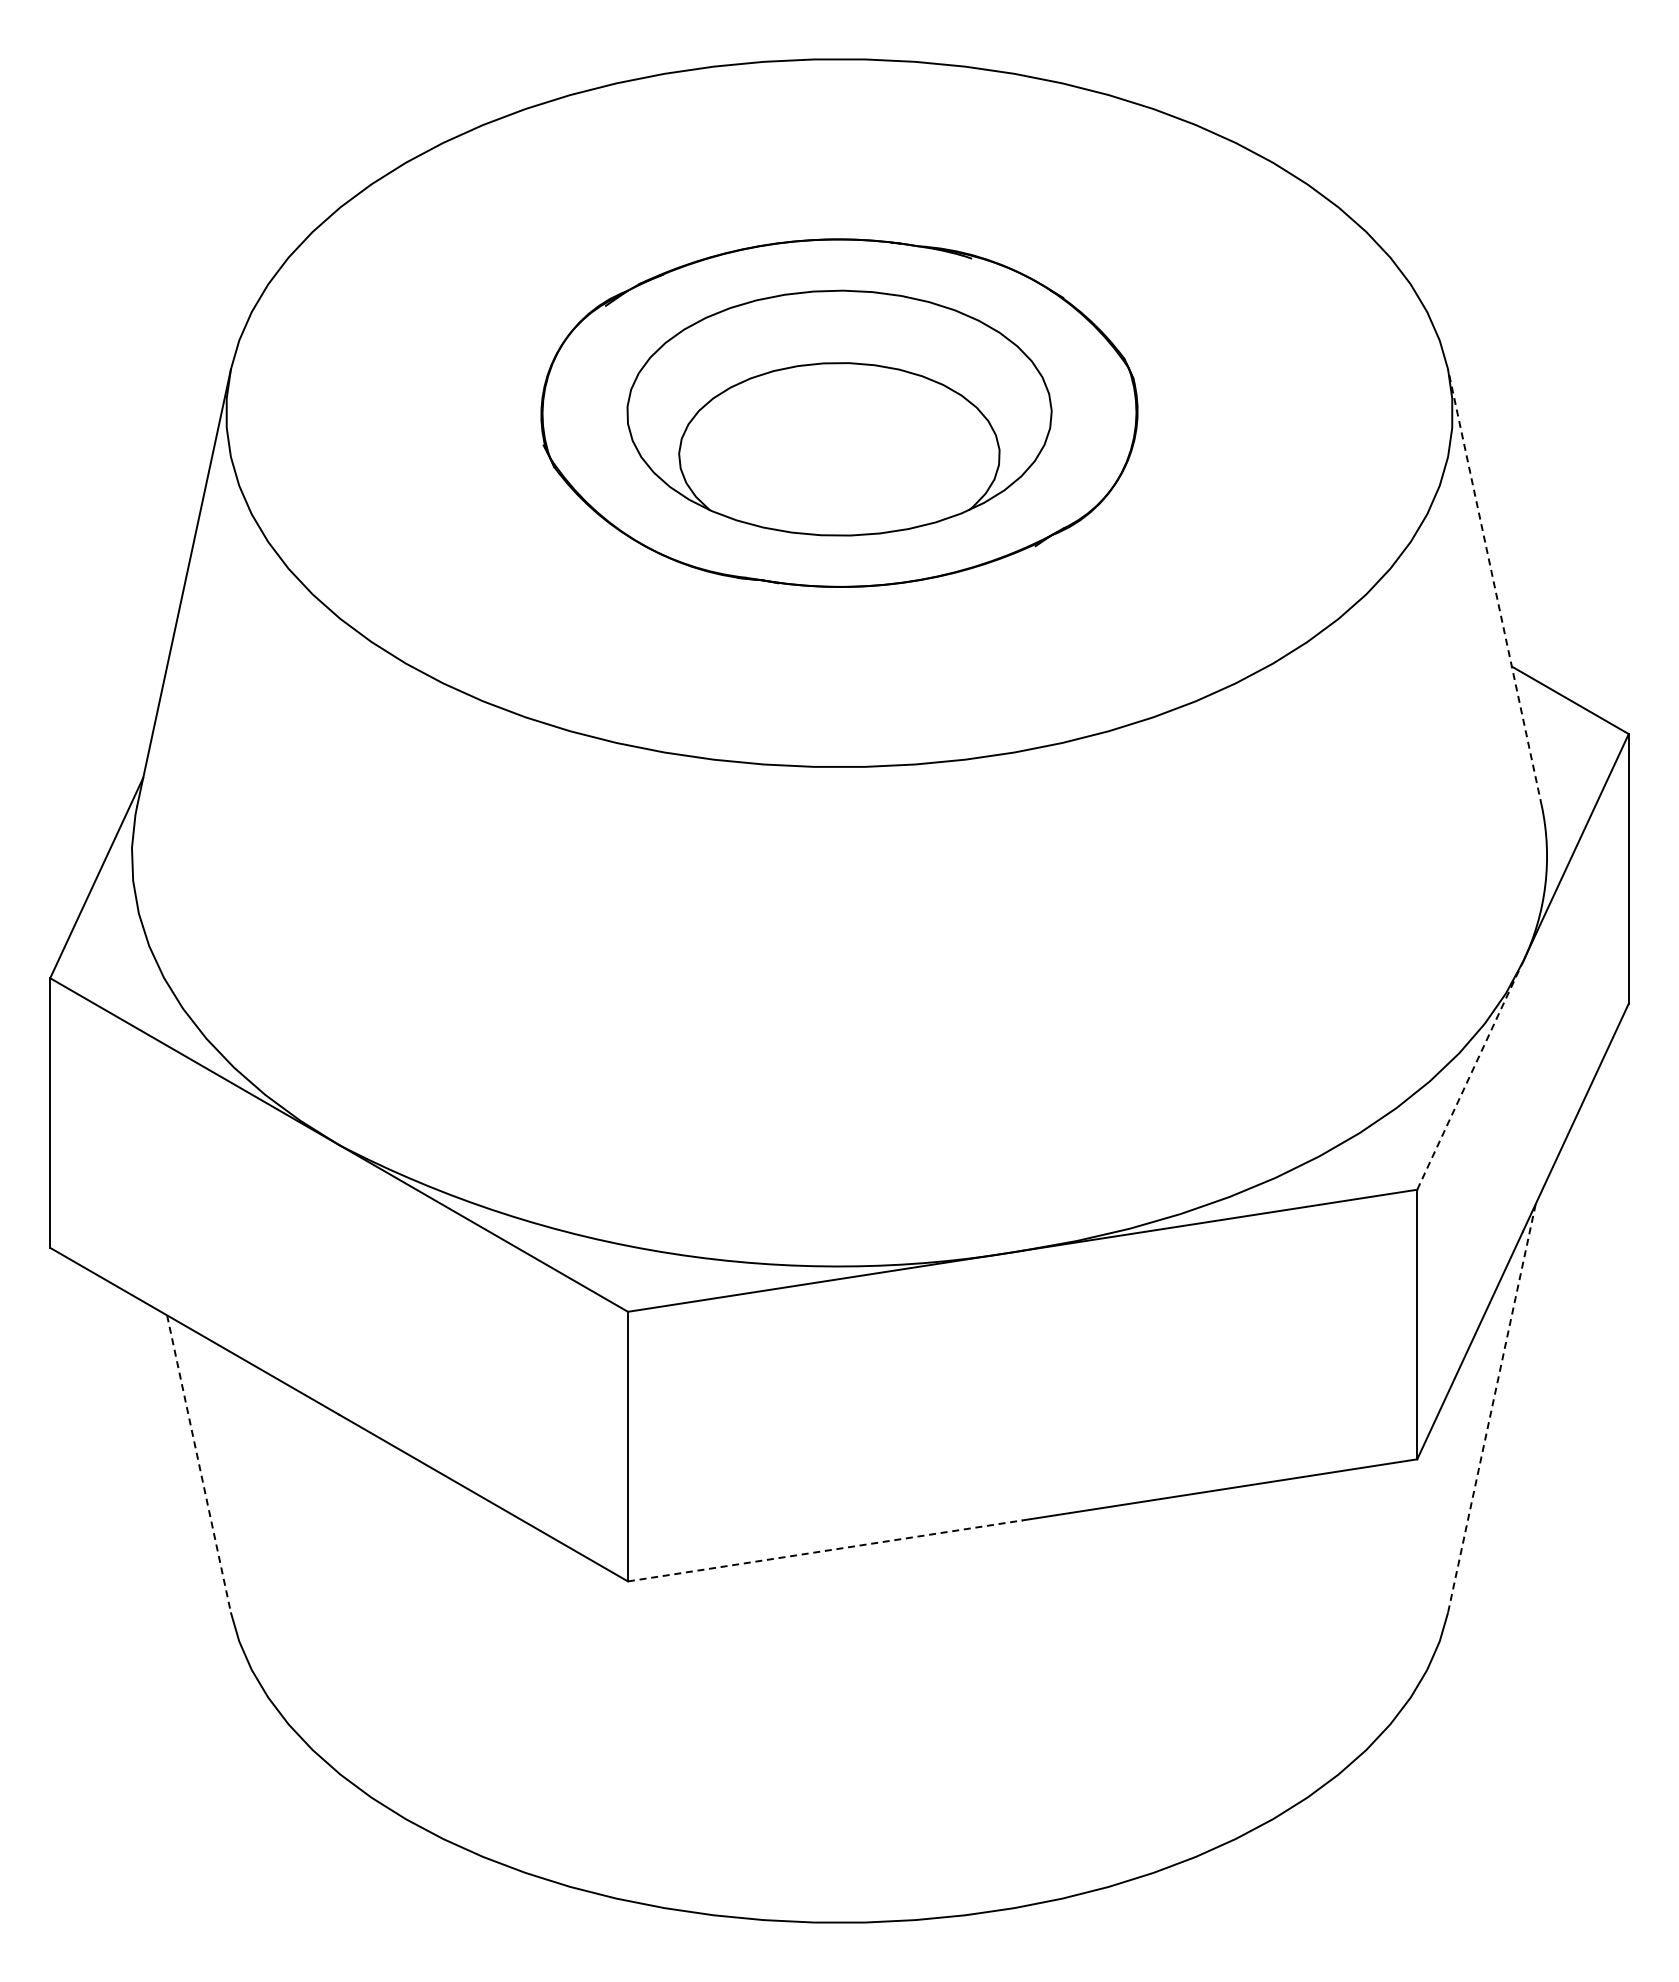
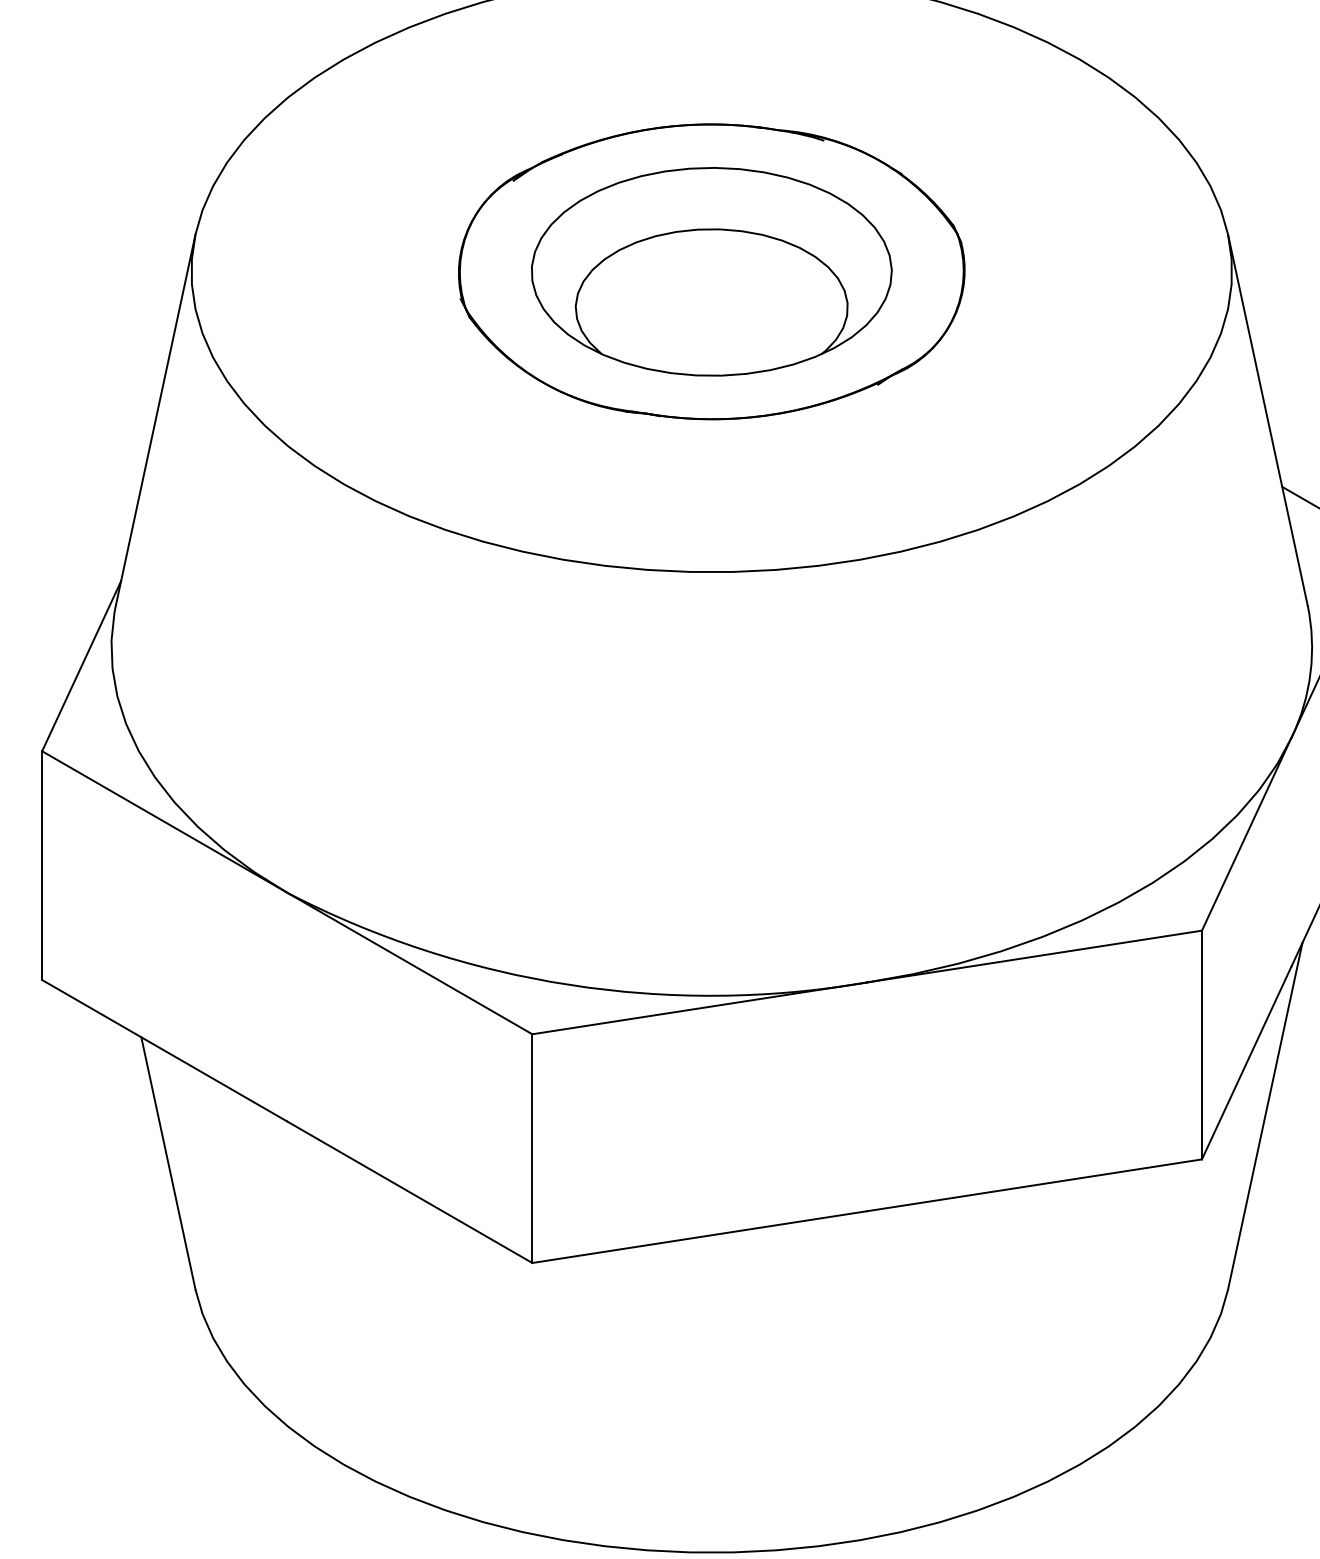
line: (1494, 587) -> (1267, 419), dashed -> solid
line: (1470, 1075) -> (1247, 833), dashed -> solid
line: (1491, 1408) -> (1264, 1116), dashed -> solid
line: (199, 1463) -> (168, 1162), dashed -> solid
line: (825, 1550) -> (699, 1236), dashed -> solid

